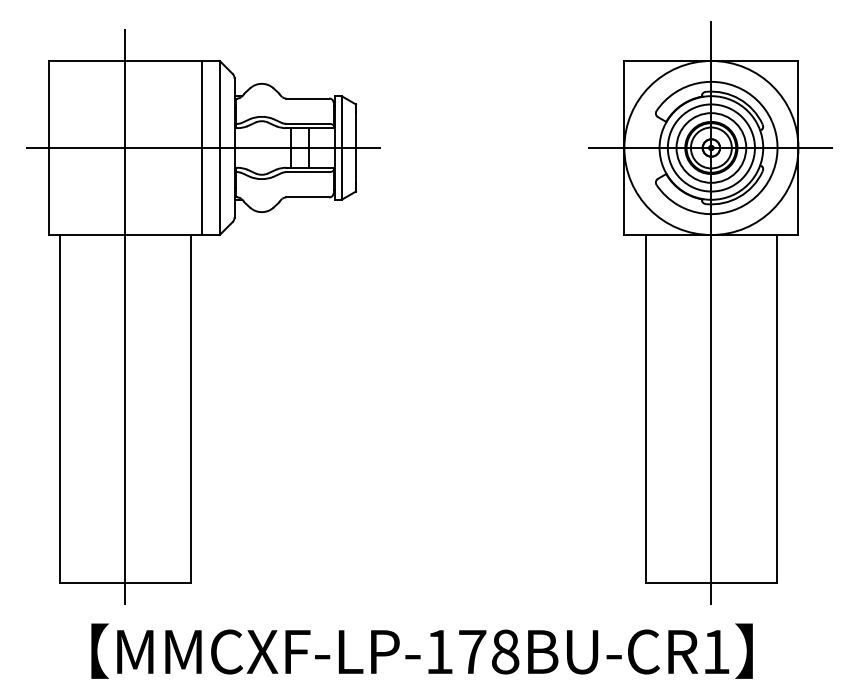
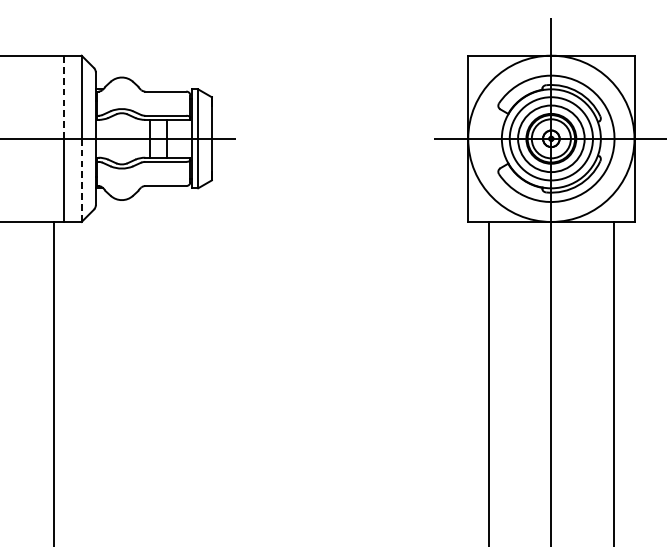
line: (201, 104) -> (64, 97), solid -> dashed
line: (219, 191) -> (81, 180), solid -> dashed

